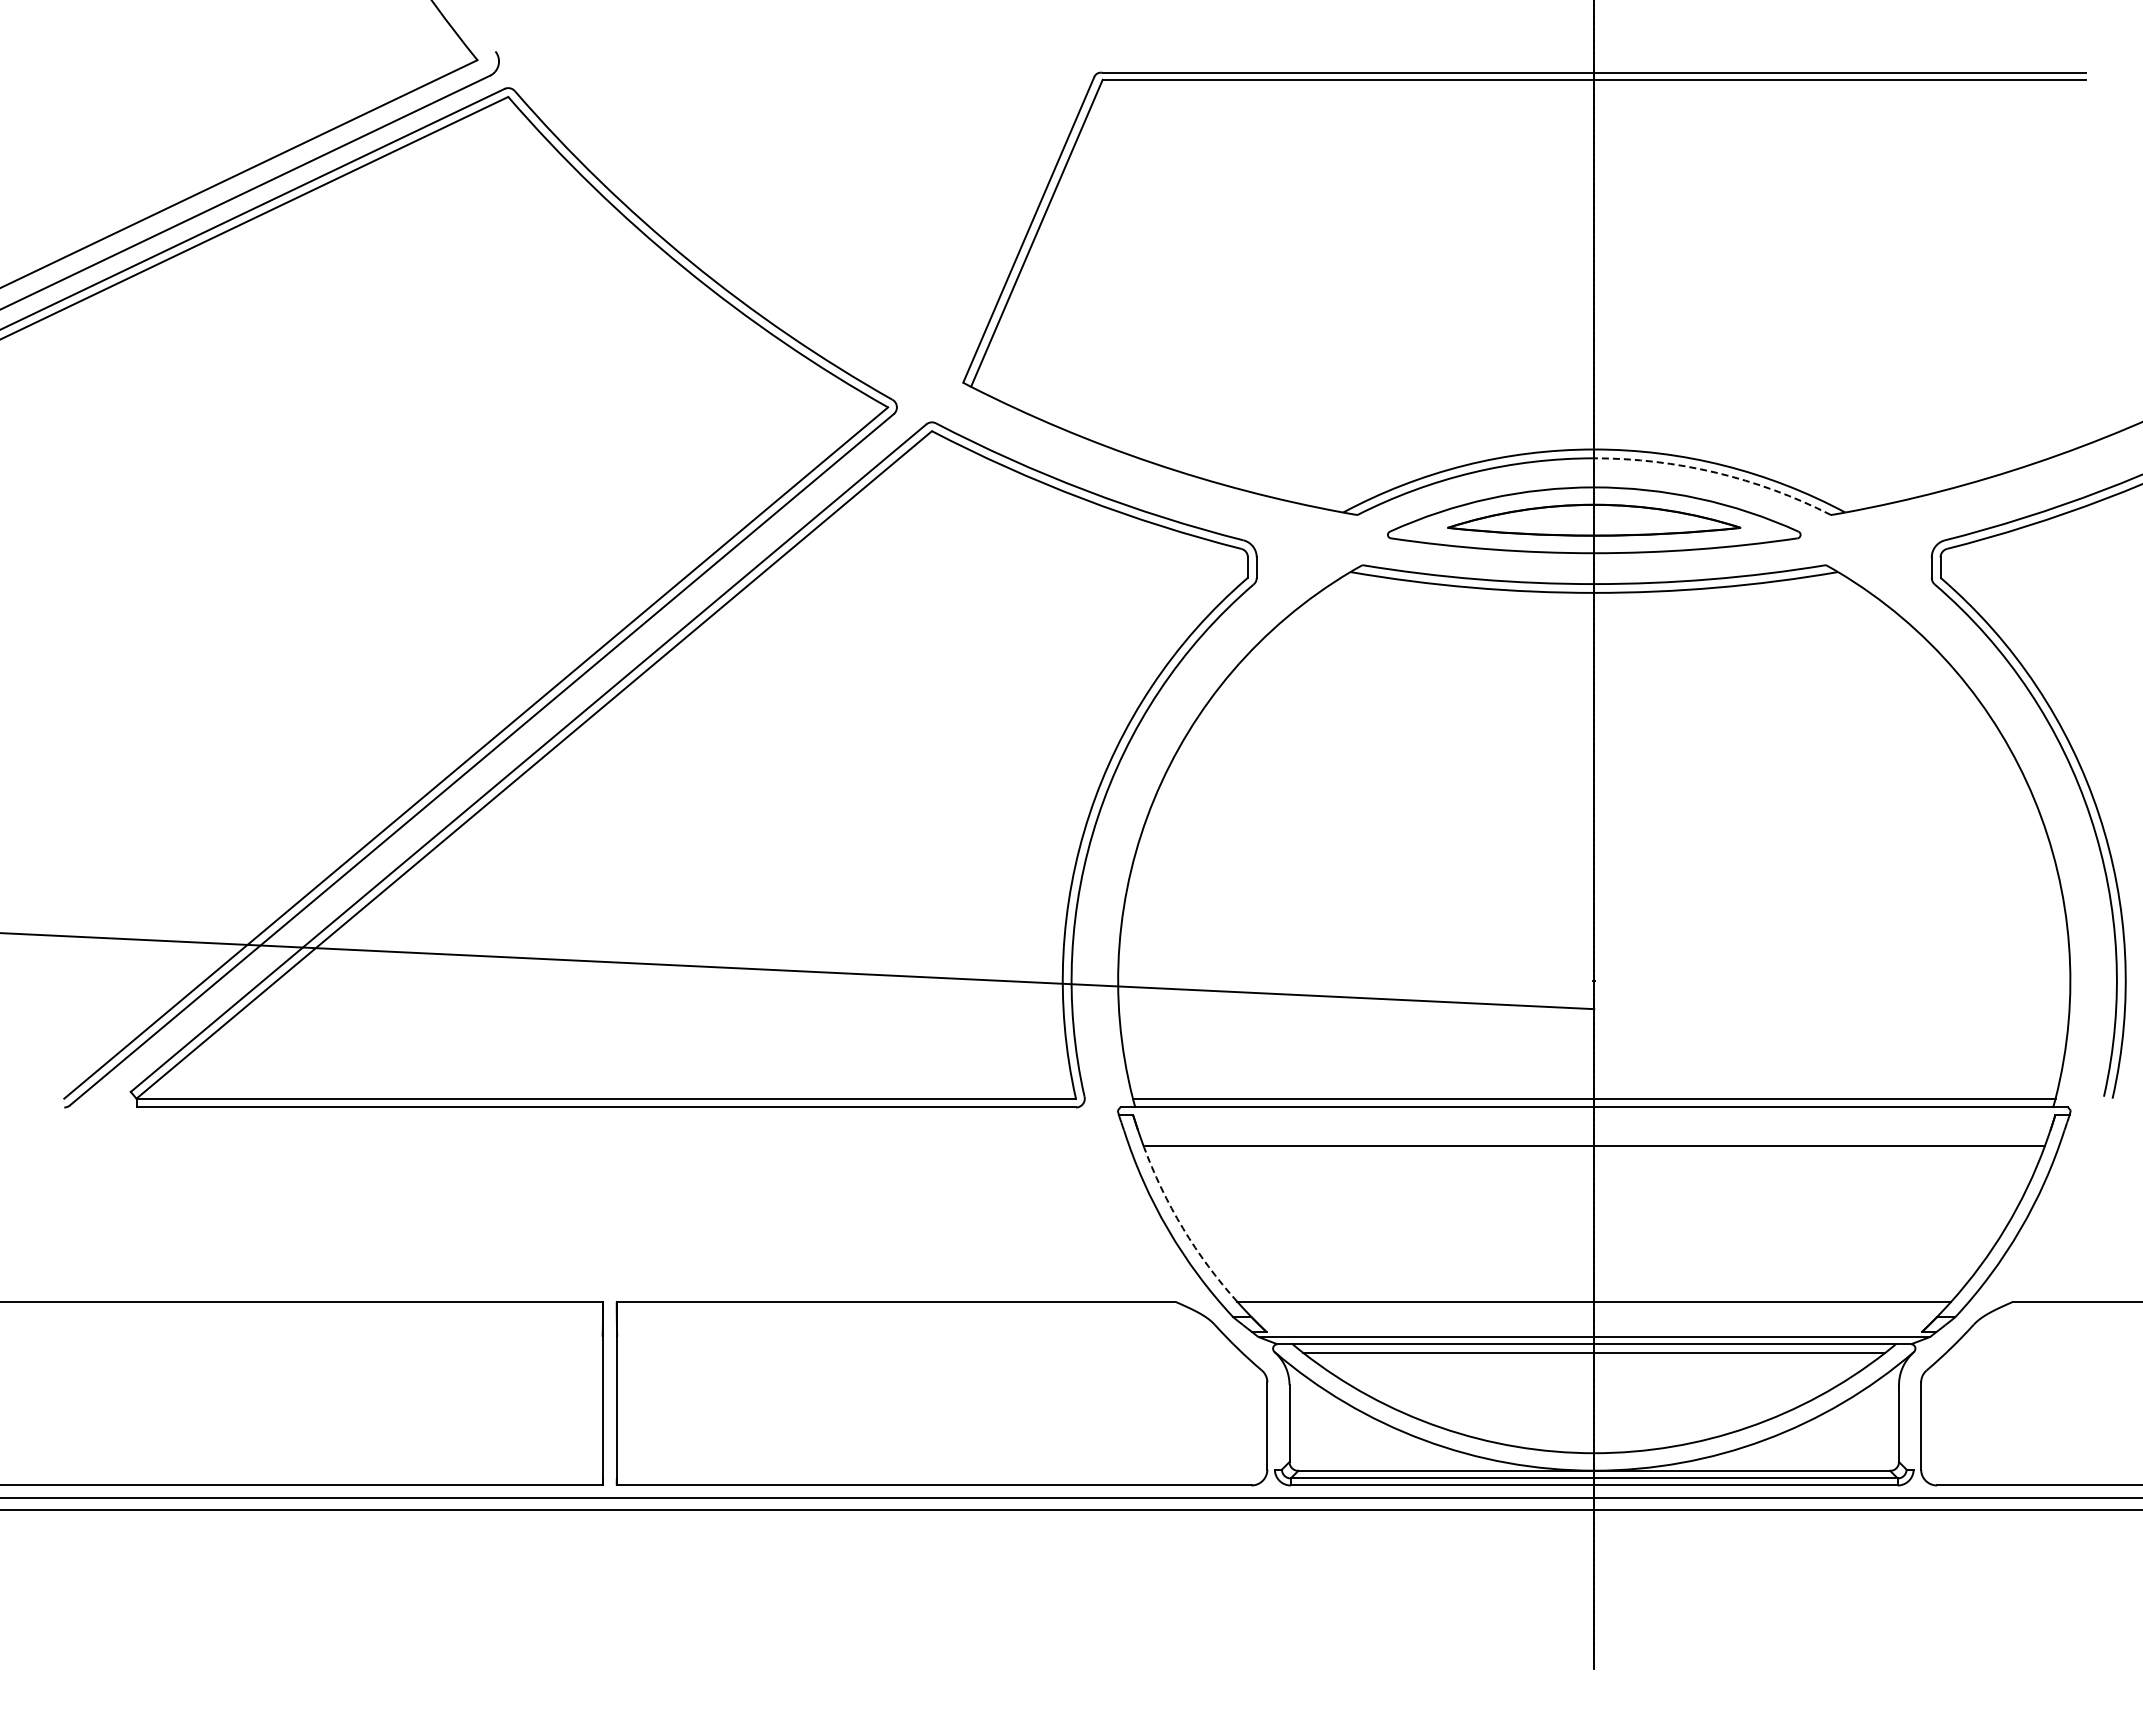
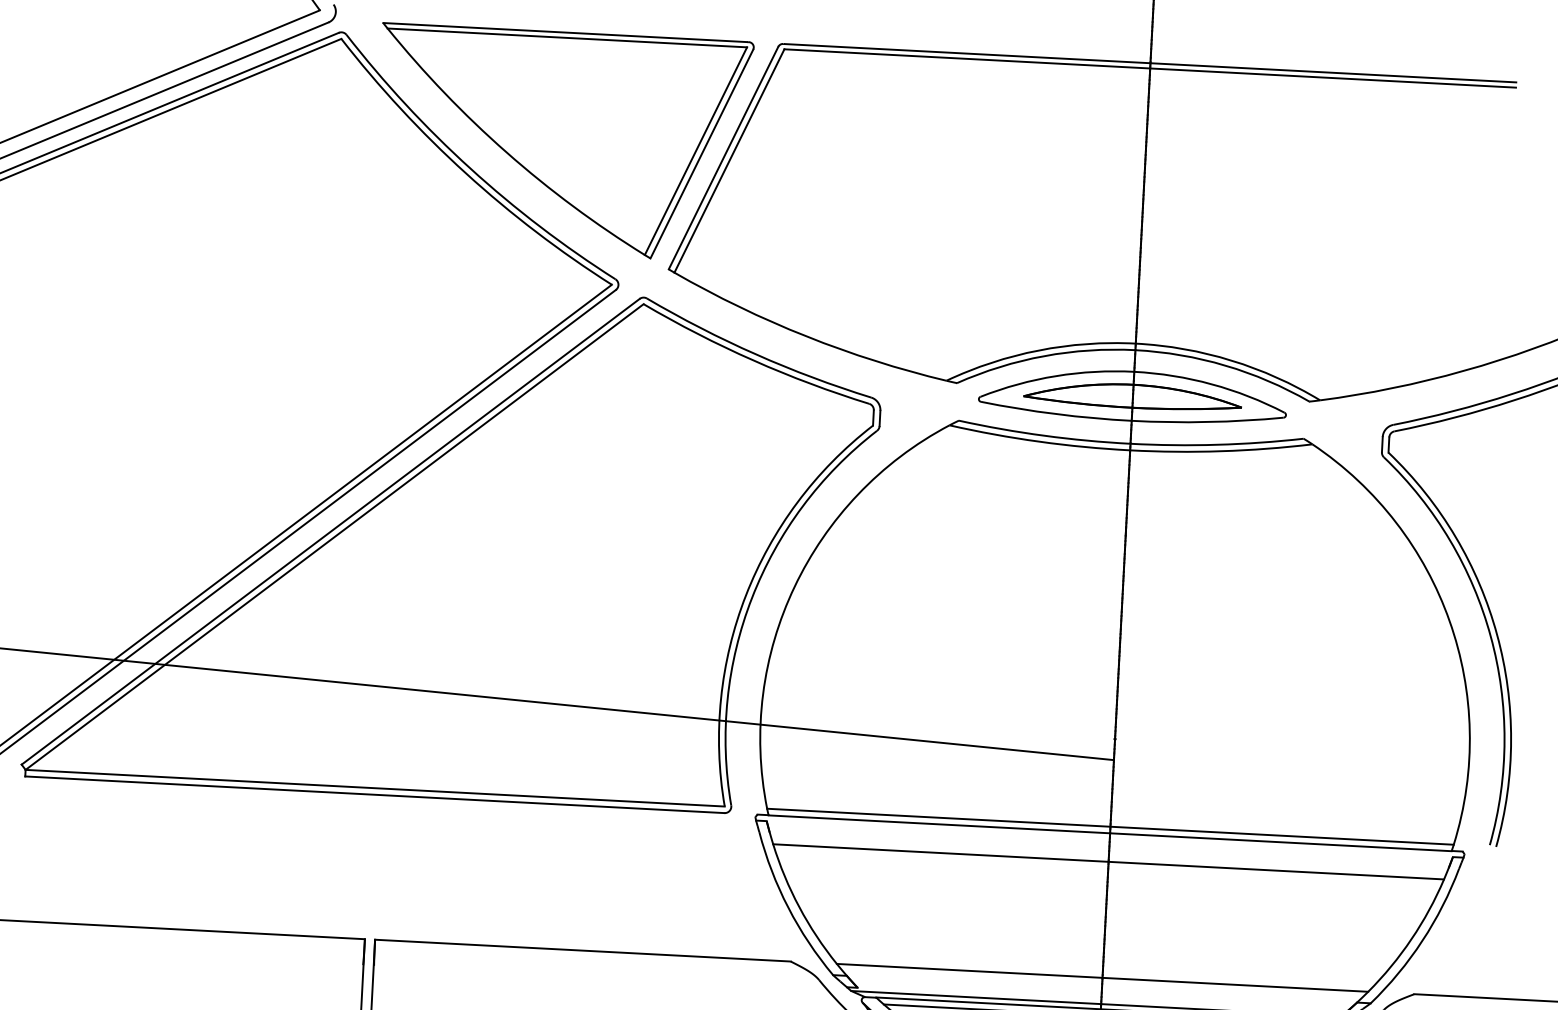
part: (812, 220) -> (562, 142), added
arc: (1715, 472) -> (1225, 365), dashed -> solid
arc: (1182, 1228) -> (798, 907), dashed -> solid

